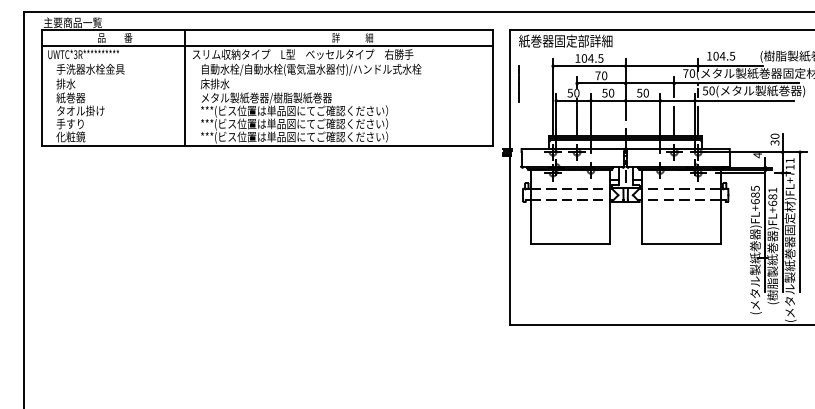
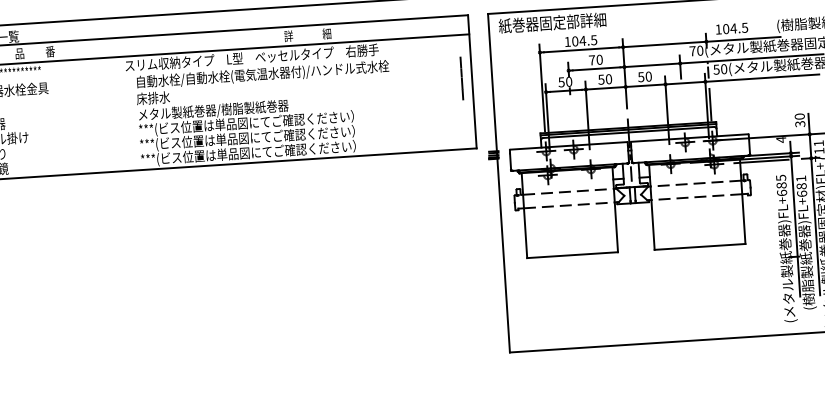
line: (518, 83) -> (461, 77), moved
line: (184, 87) -> (118, 104), removed
line: (577, 119) -> (571, 111), removed
line: (674, 120) -> (683, 105), removed

